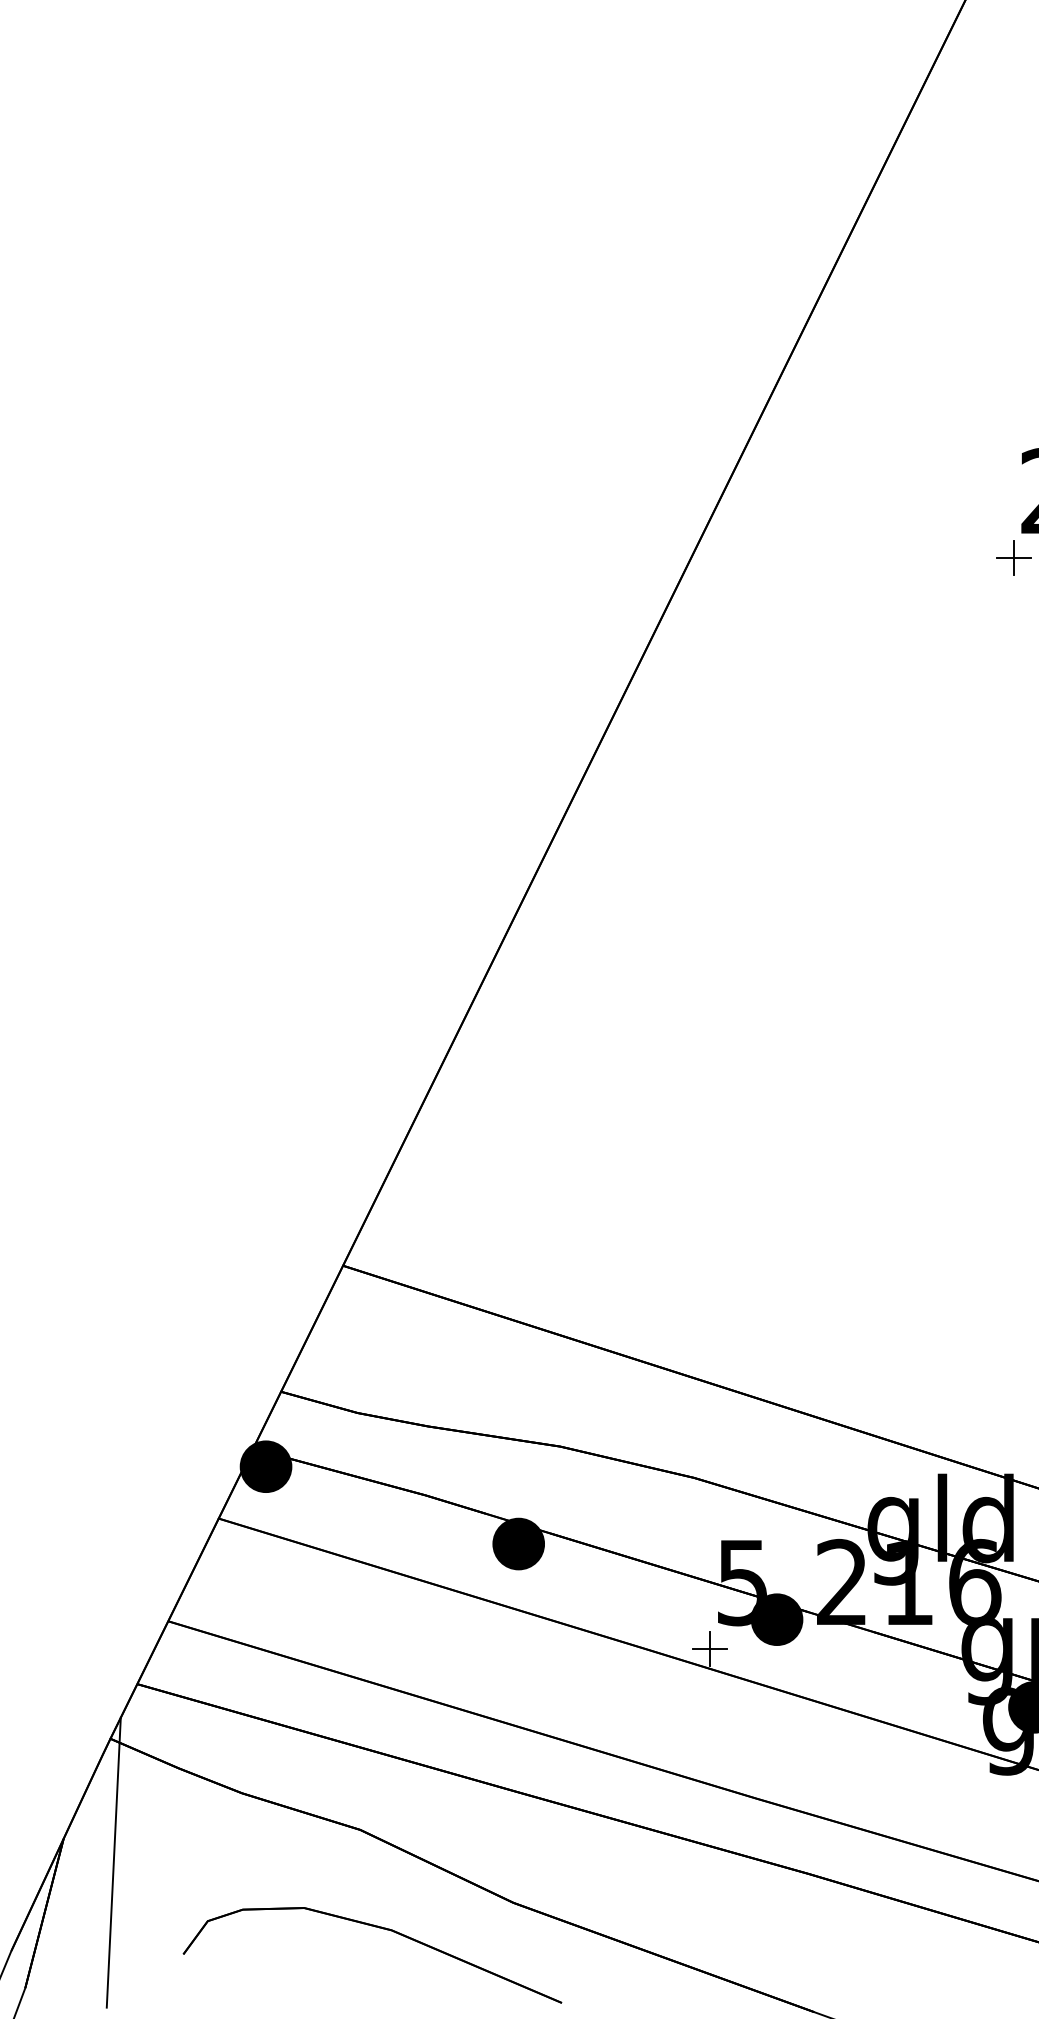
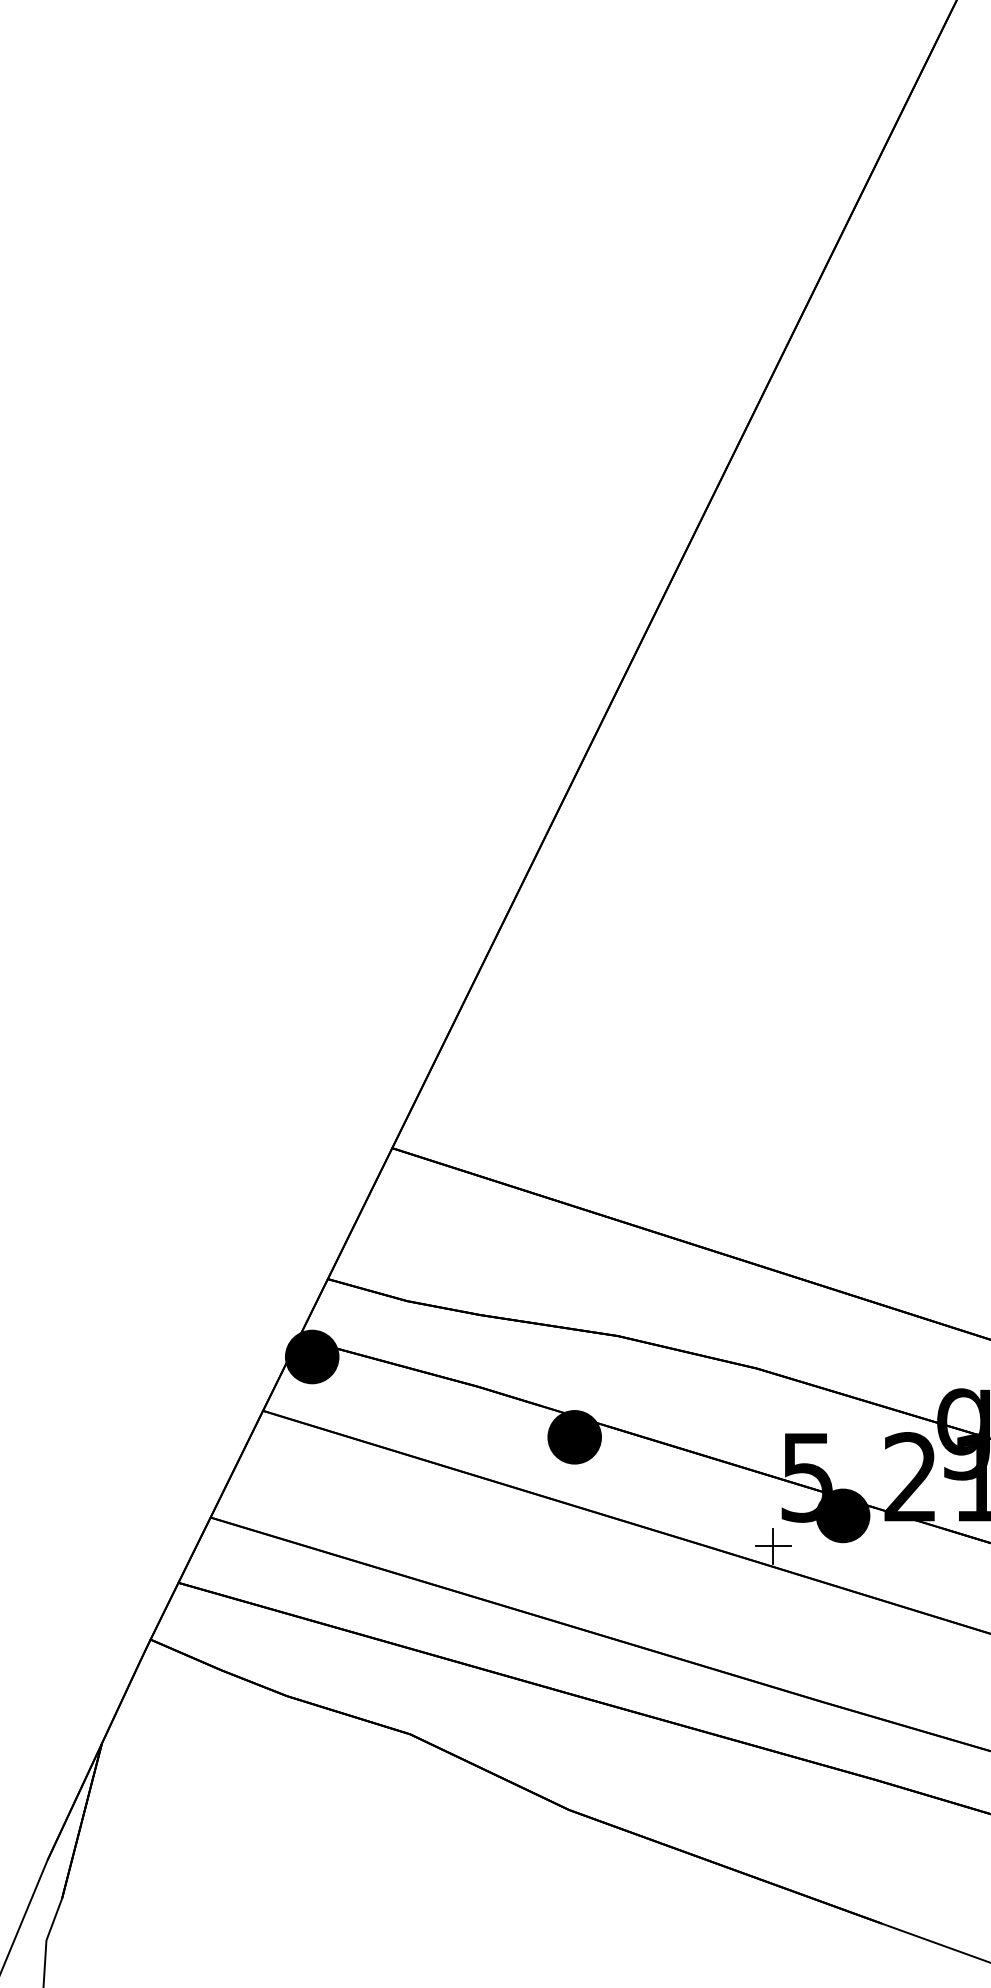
line: (113, 1862) -> (153, 1768), removed
part: (379, 1928) -> (430, 1836), removed

